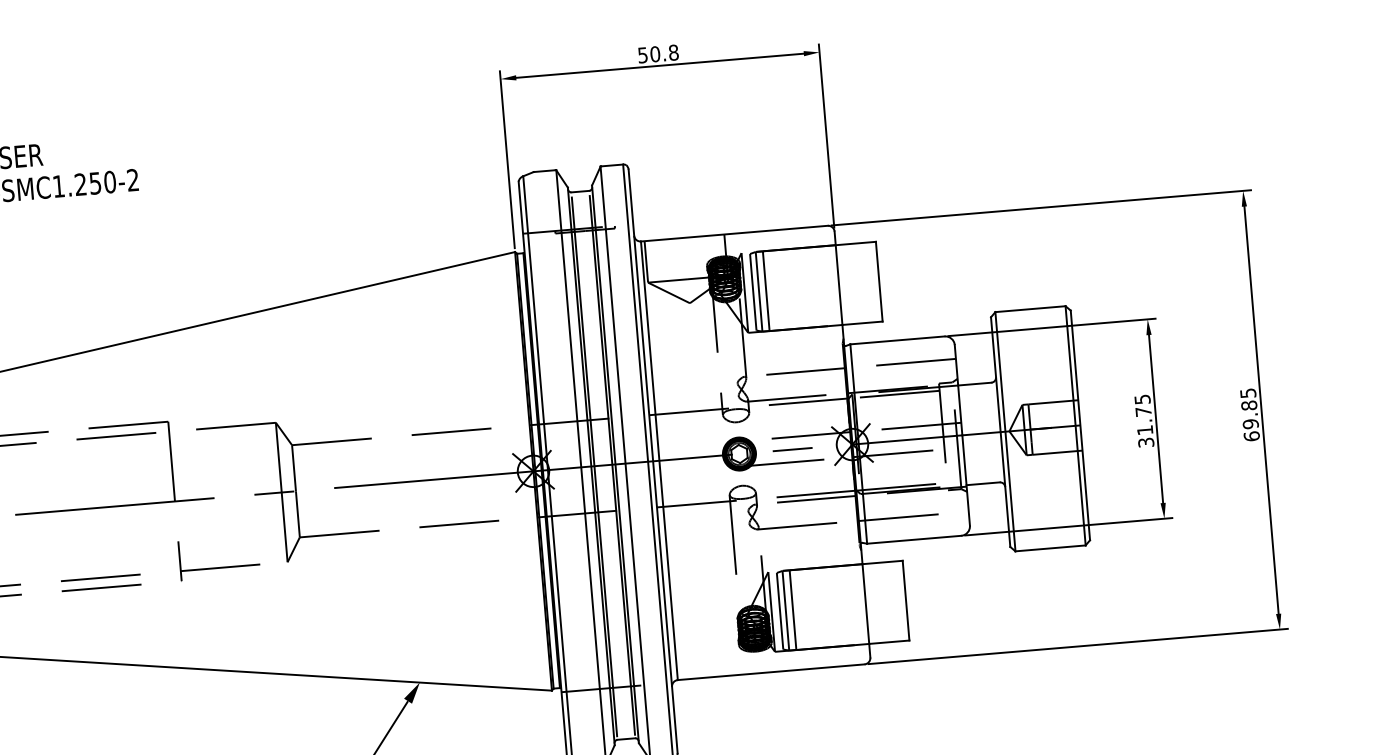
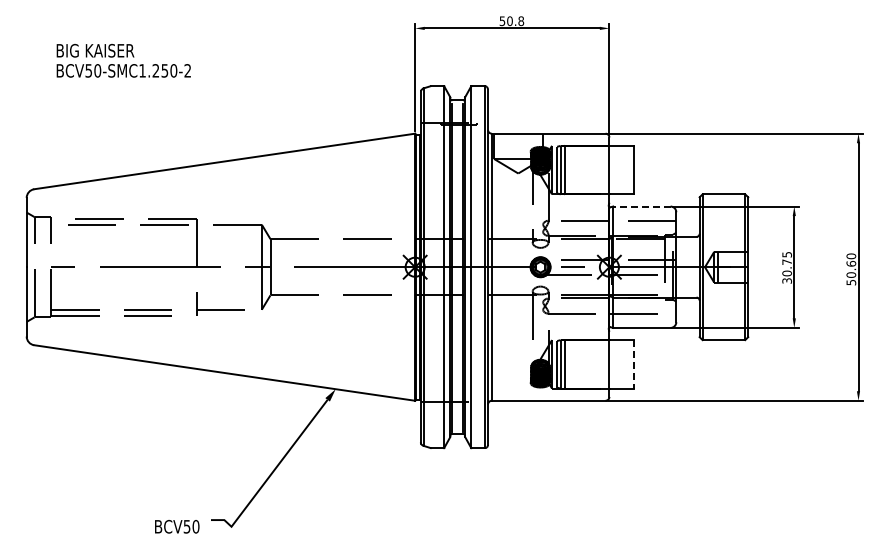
line: (896, 340) -> (641, 206), solid -> dashed
text: (1250, 414) -> (851, 269), 69.85 -> 50.60
text: (1144, 430) -> (786, 273), 31.75 -> 30.75
line: (905, 600) -> (633, 364), solid -> dashed

